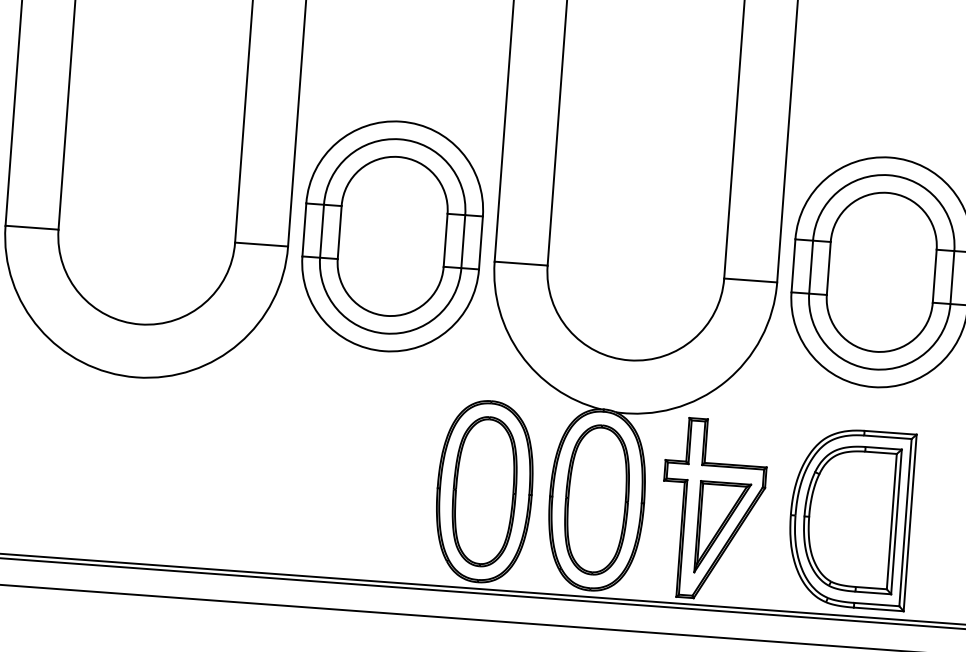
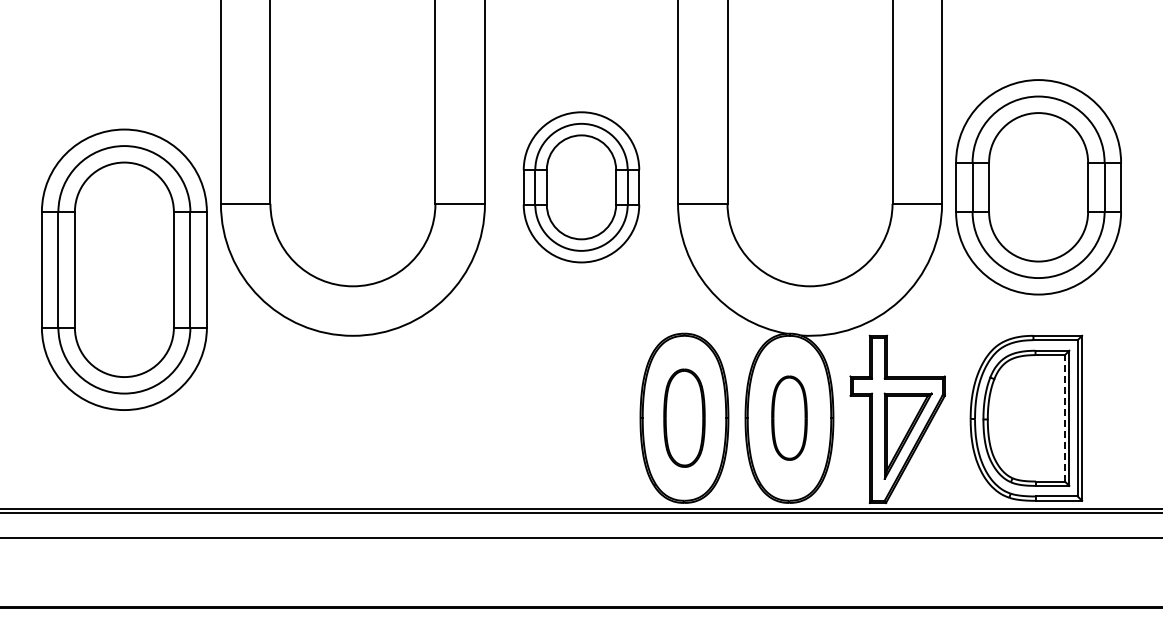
part: (392, 236) -> (581, 187), size x0.7
part: (484, 490) -> (684, 417), size x0.7
part: (597, 499) -> (789, 417), size x0.6
line: (891, 520) -> (1064, 417), solid -> dashed

